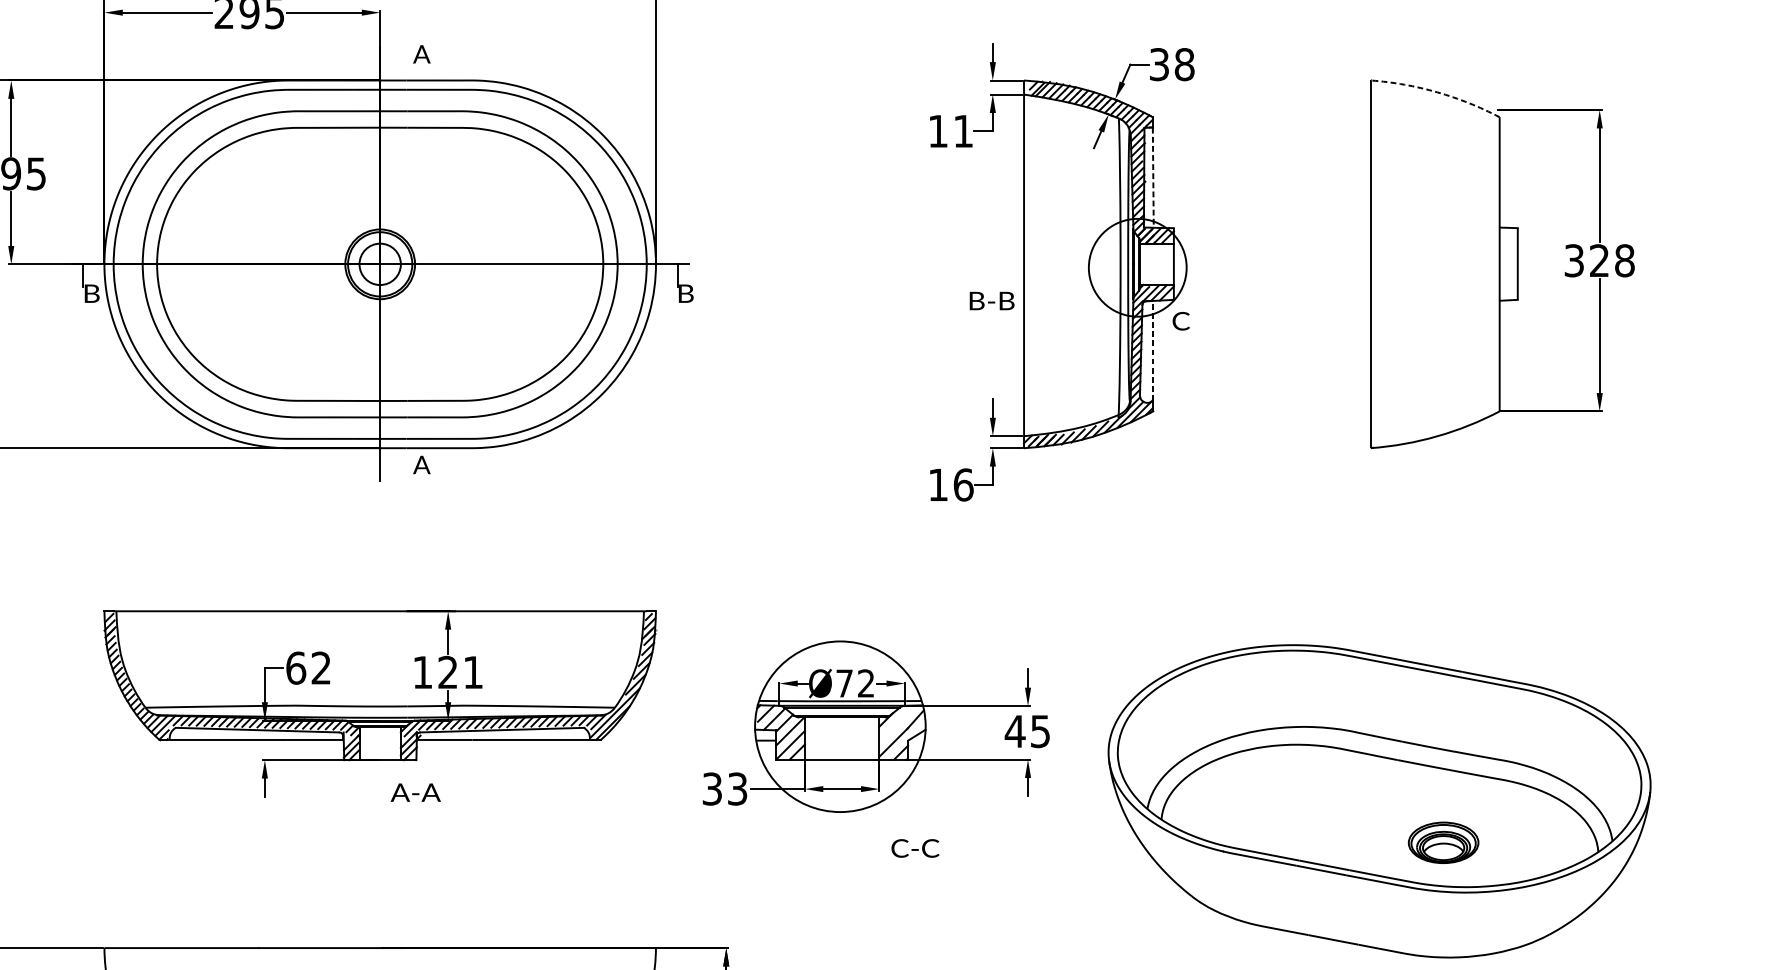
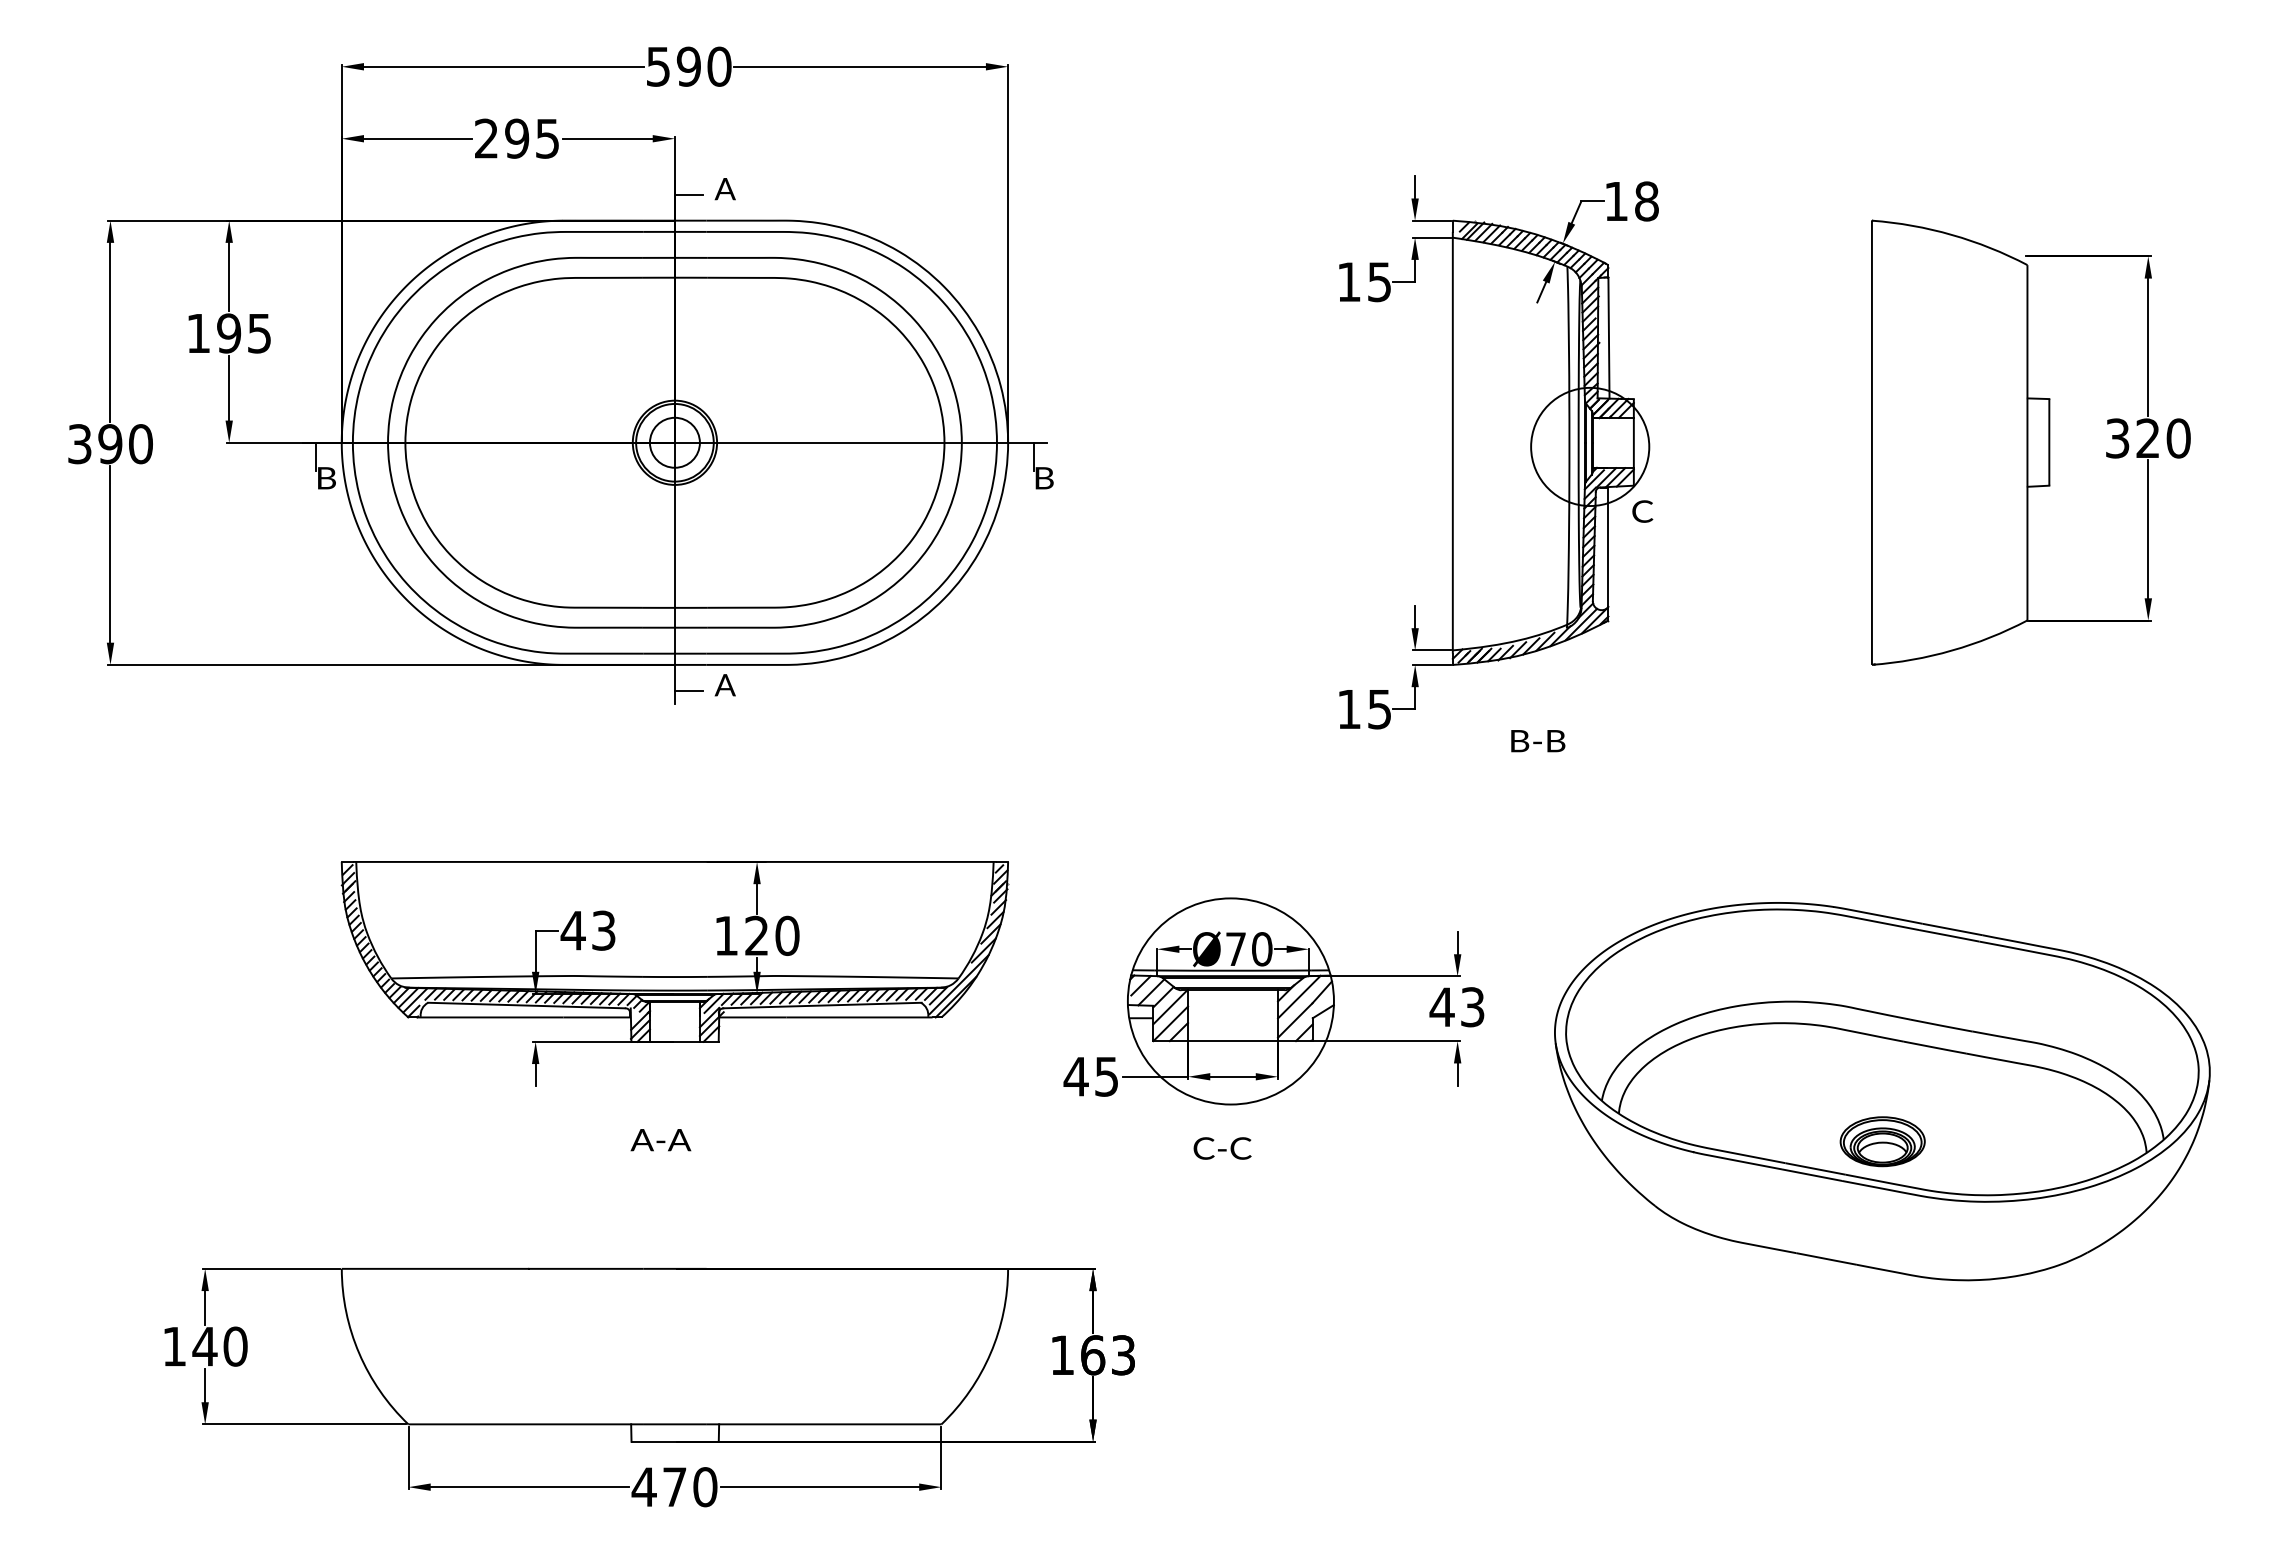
line: (391, 58) -> (688, 194), added
text: (1158, 64) -> (1615, 201), 38 -> 18
arc: (1437, 91) -> (1952, 234), dashed -> solid
text: (963, 131) -> (1379, 282), 11 -> 15
line: (1152, 178) -> (1608, 338), dashed -> solid
text: (1624, 260) -> (2178, 438), 328 -> 320
text: (992, 301) -> (1538, 741), moved
line: (1152, 351) -> (1608, 547), dashed -> solid
line: (391, 469) -> (688, 690), added
text: (964, 485) -> (1380, 709), 16 -> 15
text: (307, 668) -> (587, 930), 62 -> 43
text: (473, 672) -> (787, 935), 121 -> 120
text: (866, 683) -> (1262, 949), Ø72 -> Ø70
line: (897, 722) -> (1299, 996), added
text: (1040, 730) -> (1472, 1006), 45 -> 43
text: (724, 788) -> (1090, 1076), 33 -> 45
text: (415, 793) -> (660, 1140), moved
part: (1443, 842) -> (1882, 1141), moved
text: (915, 848) -> (1222, 1148), moved

